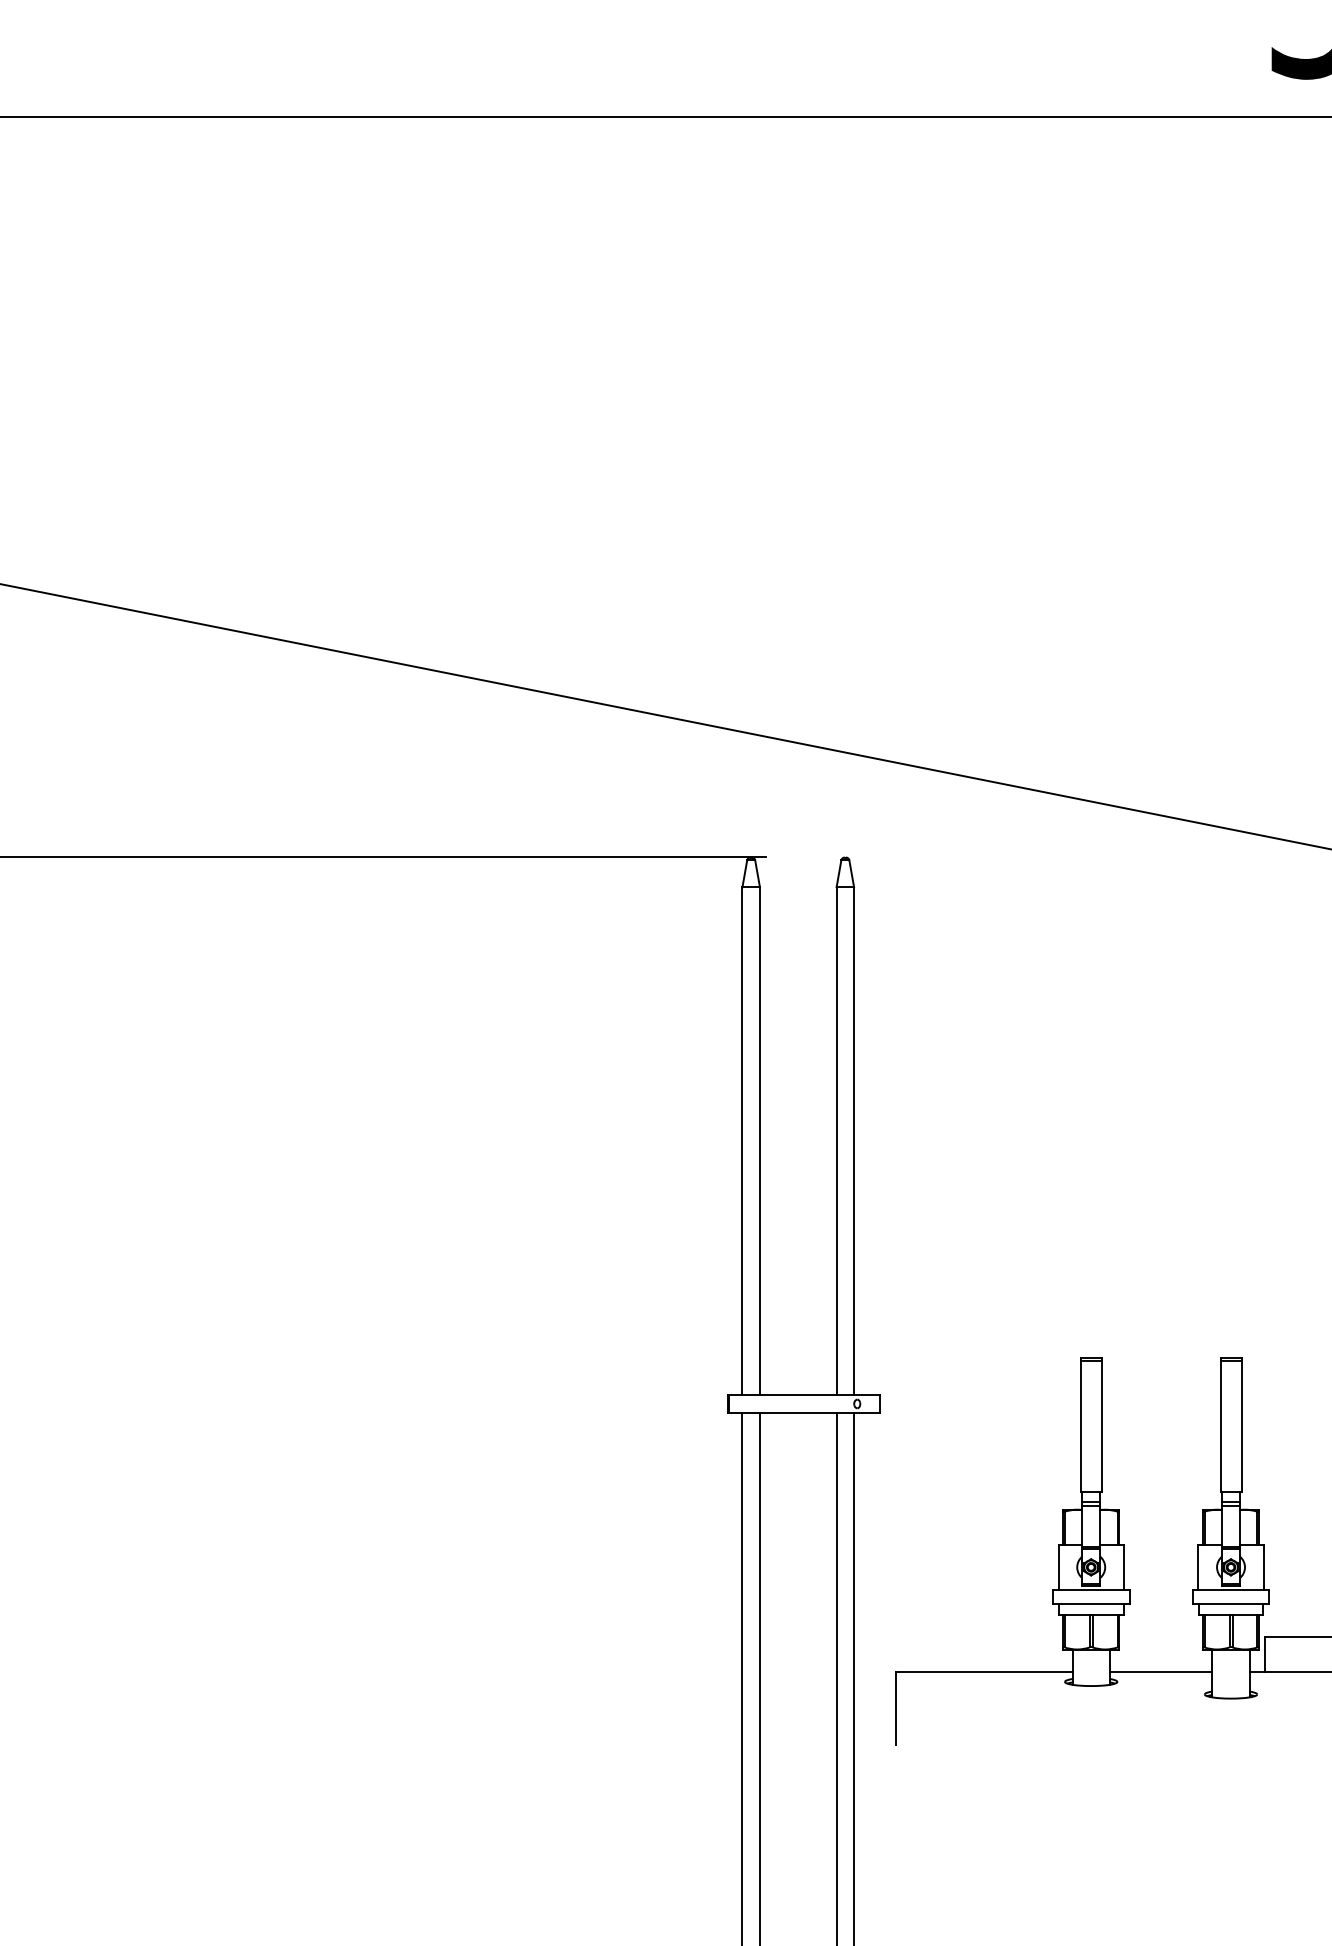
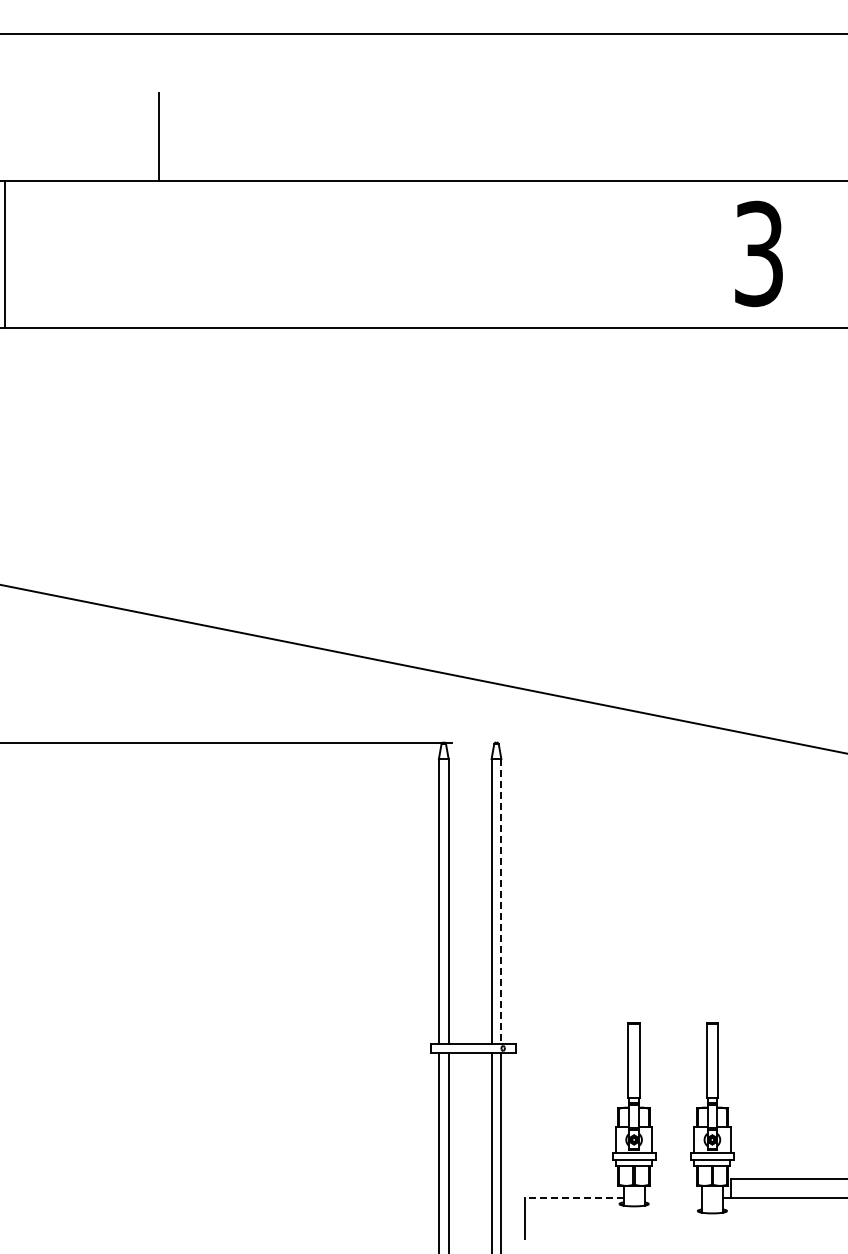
line: (854, 1141) -> (501, 901), solid -> dashed
line: (984, 1671) -> (574, 1198), solid -> dashed
line: (1159, 1671) -> (672, 1198), removed

